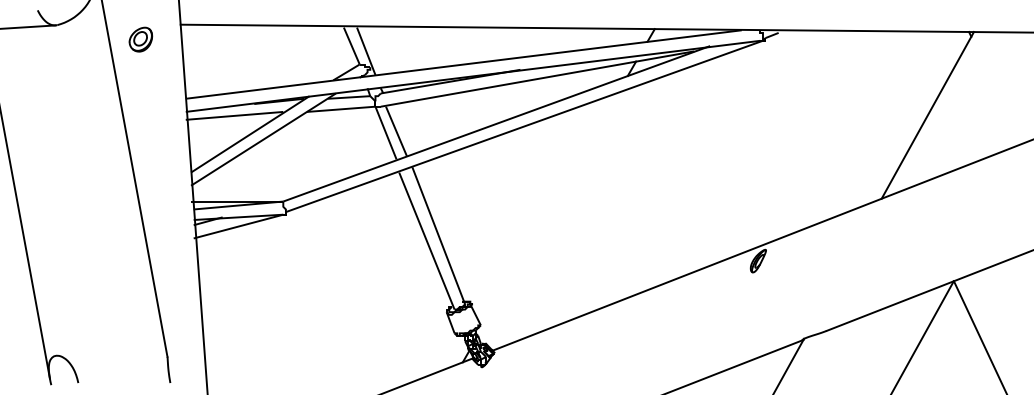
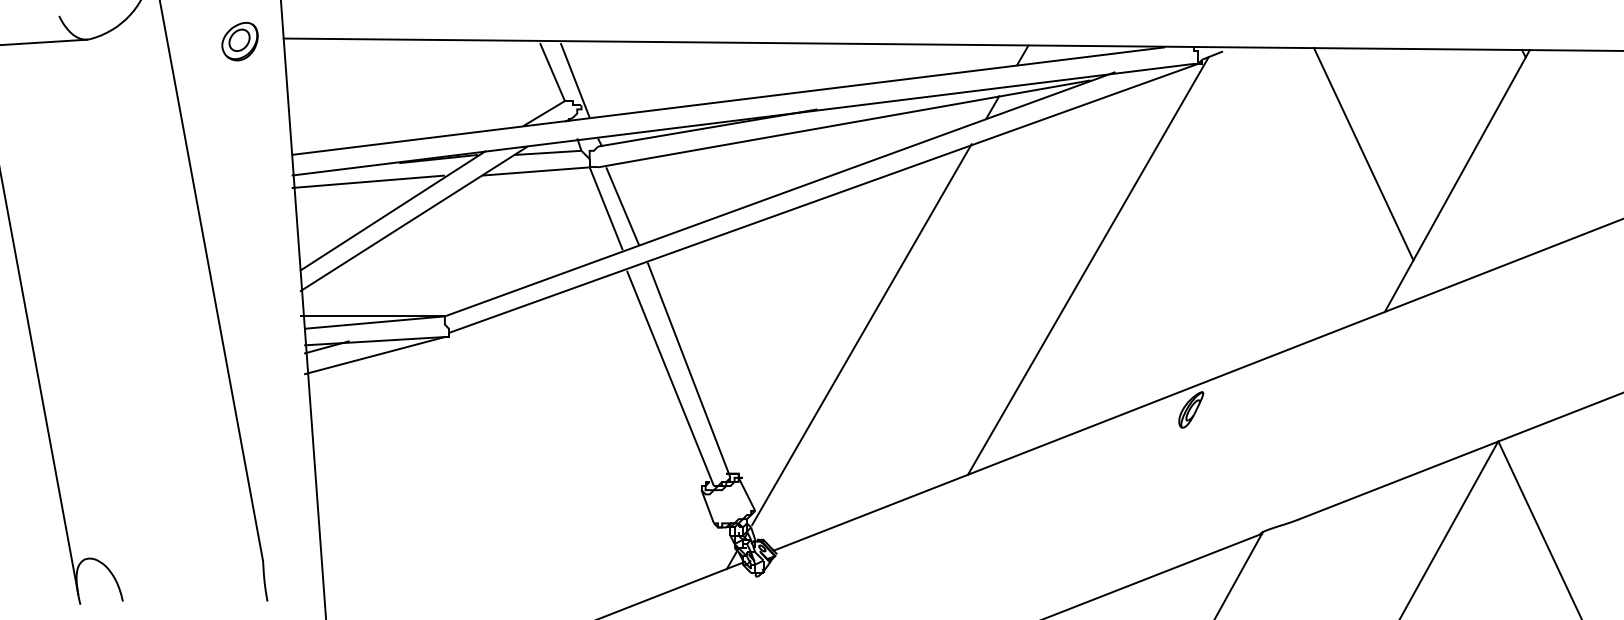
part: (140, 39) -> (239, 41), moved
line: (867, 97) -> (1362, 152), added
line: (692, 169) -> (1087, 266), added
line: (548, 213) -> (861, 335), added

